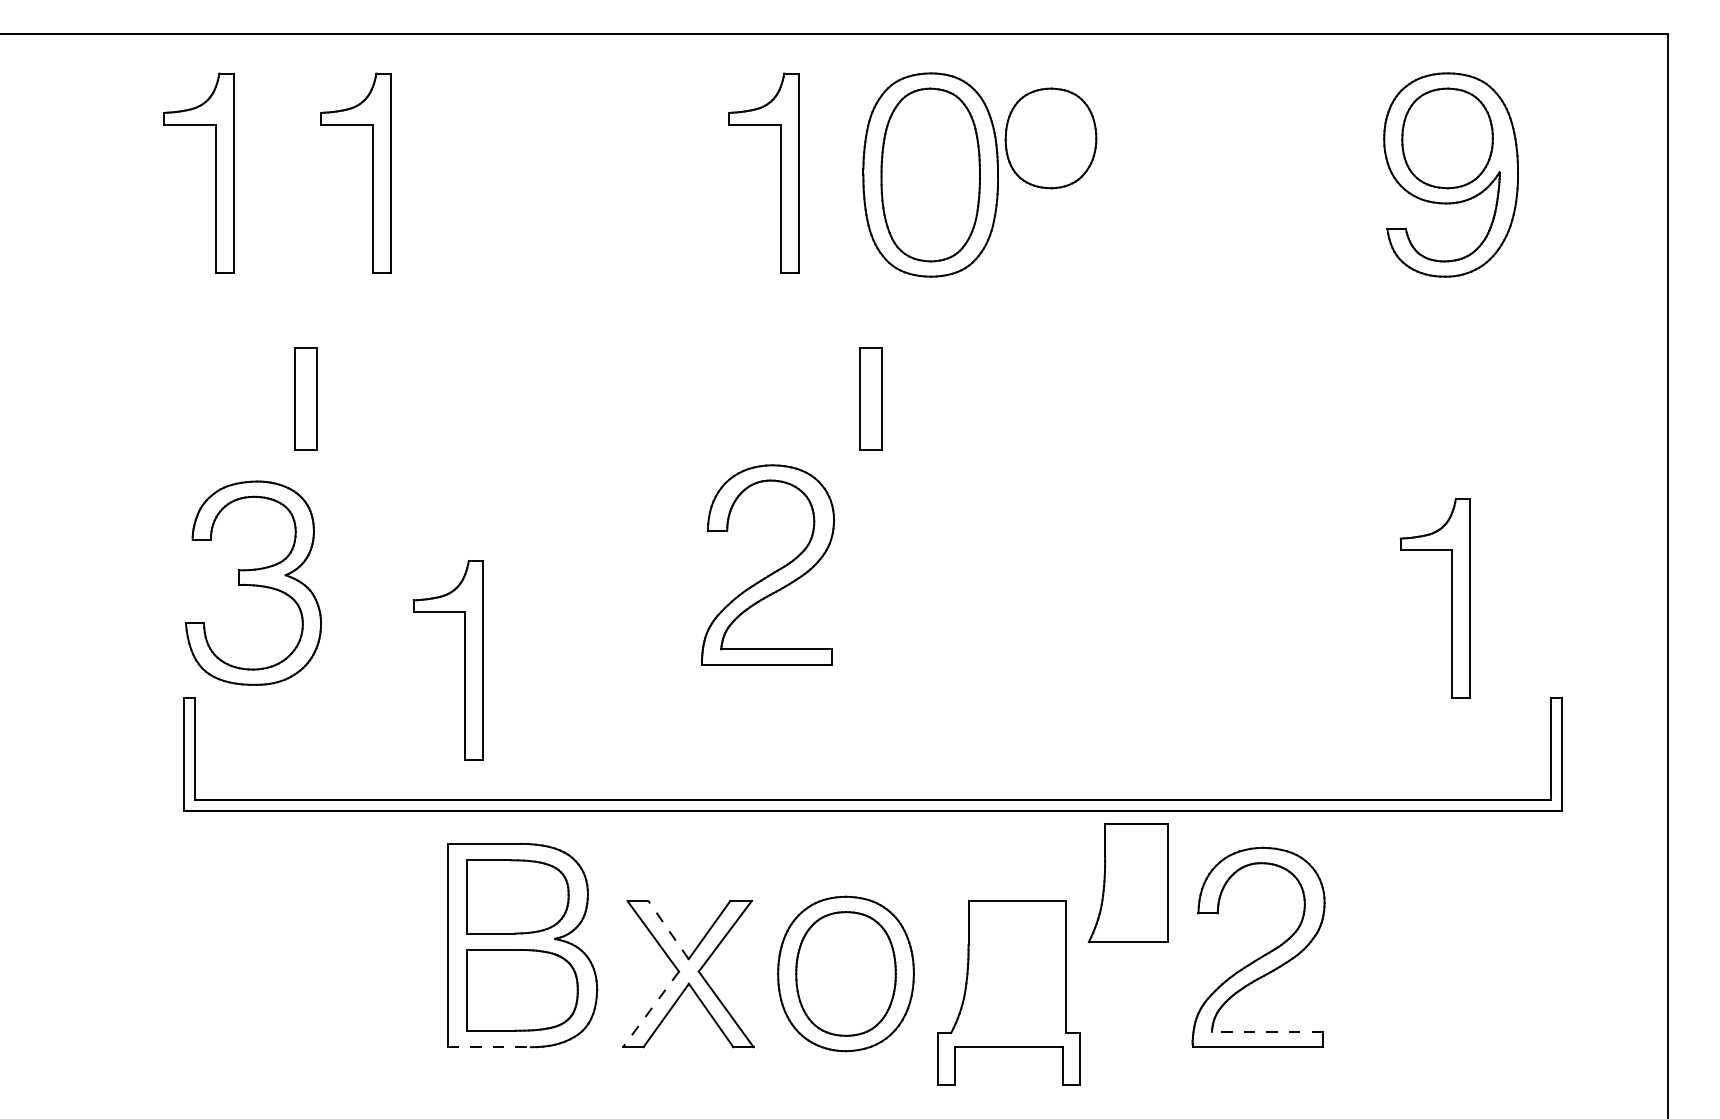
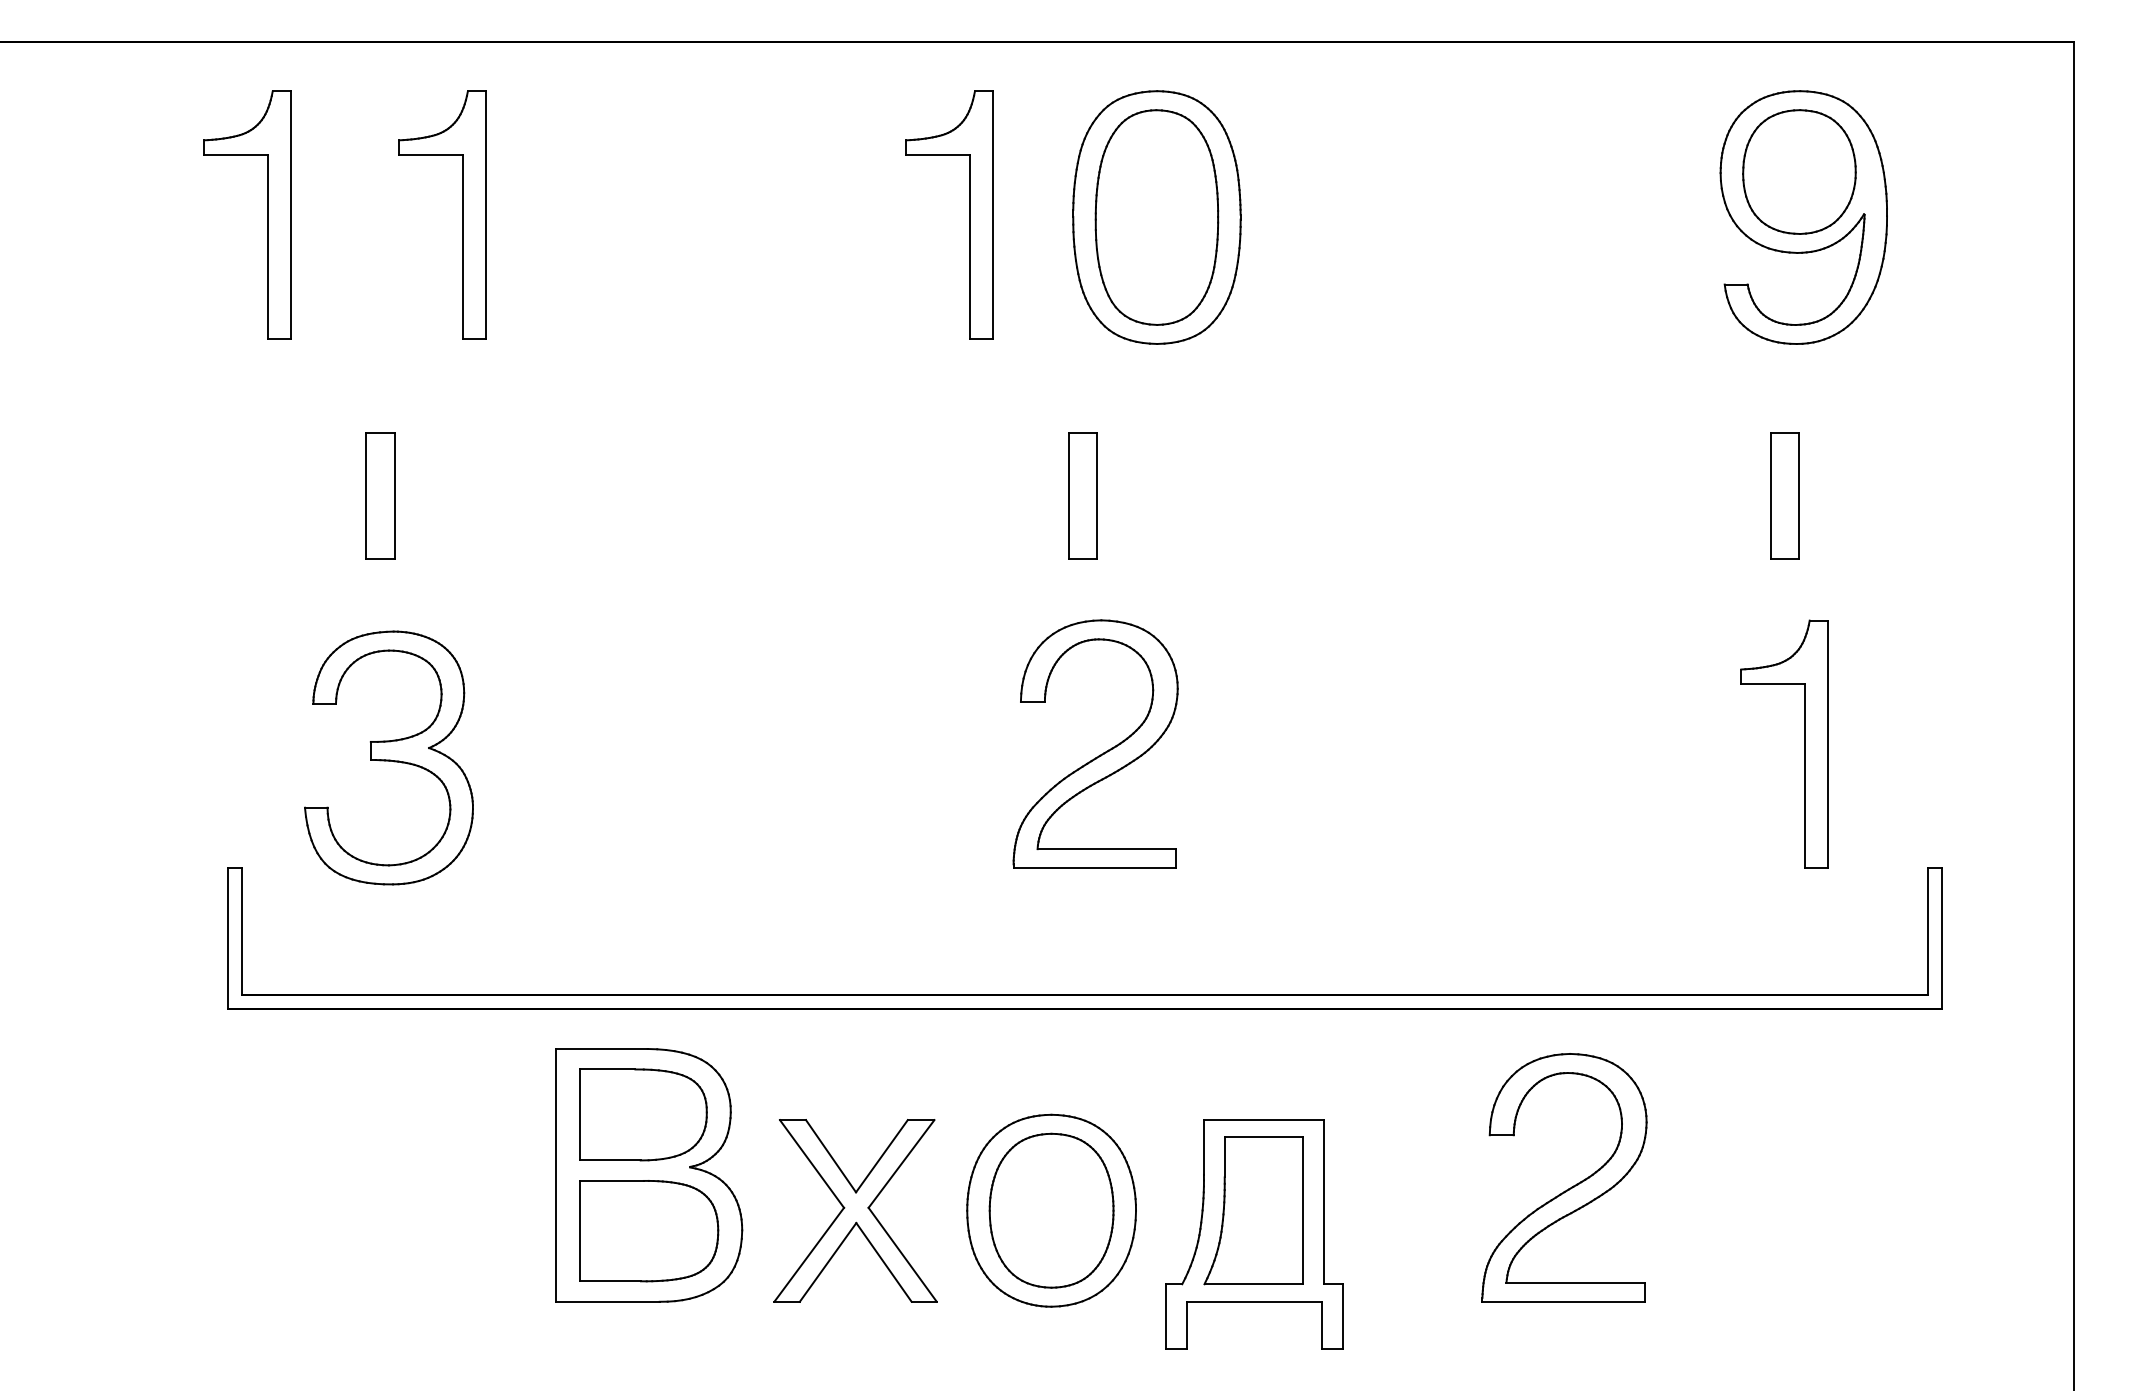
part: (1051, 137) -> (1306, 171), removed
part: (1435, 398) -> (1784, 495), added
part: (772, 572) -> (1101, 753), moved
part: (253, 582) -> (388, 757), moved
part: (464, 660) -> (577, 820), removed
part: (1128, 882) -> (1253, 1210), moved
line: (668, 930) -> (831, 1156), dashed -> solid
line: (650, 1009) -> (808, 1255), dashed -> solid
line: (1267, 1031) -> (1575, 1282), dashed -> solid
line: (489, 1046) -> (608, 1301), dashed -> solid

